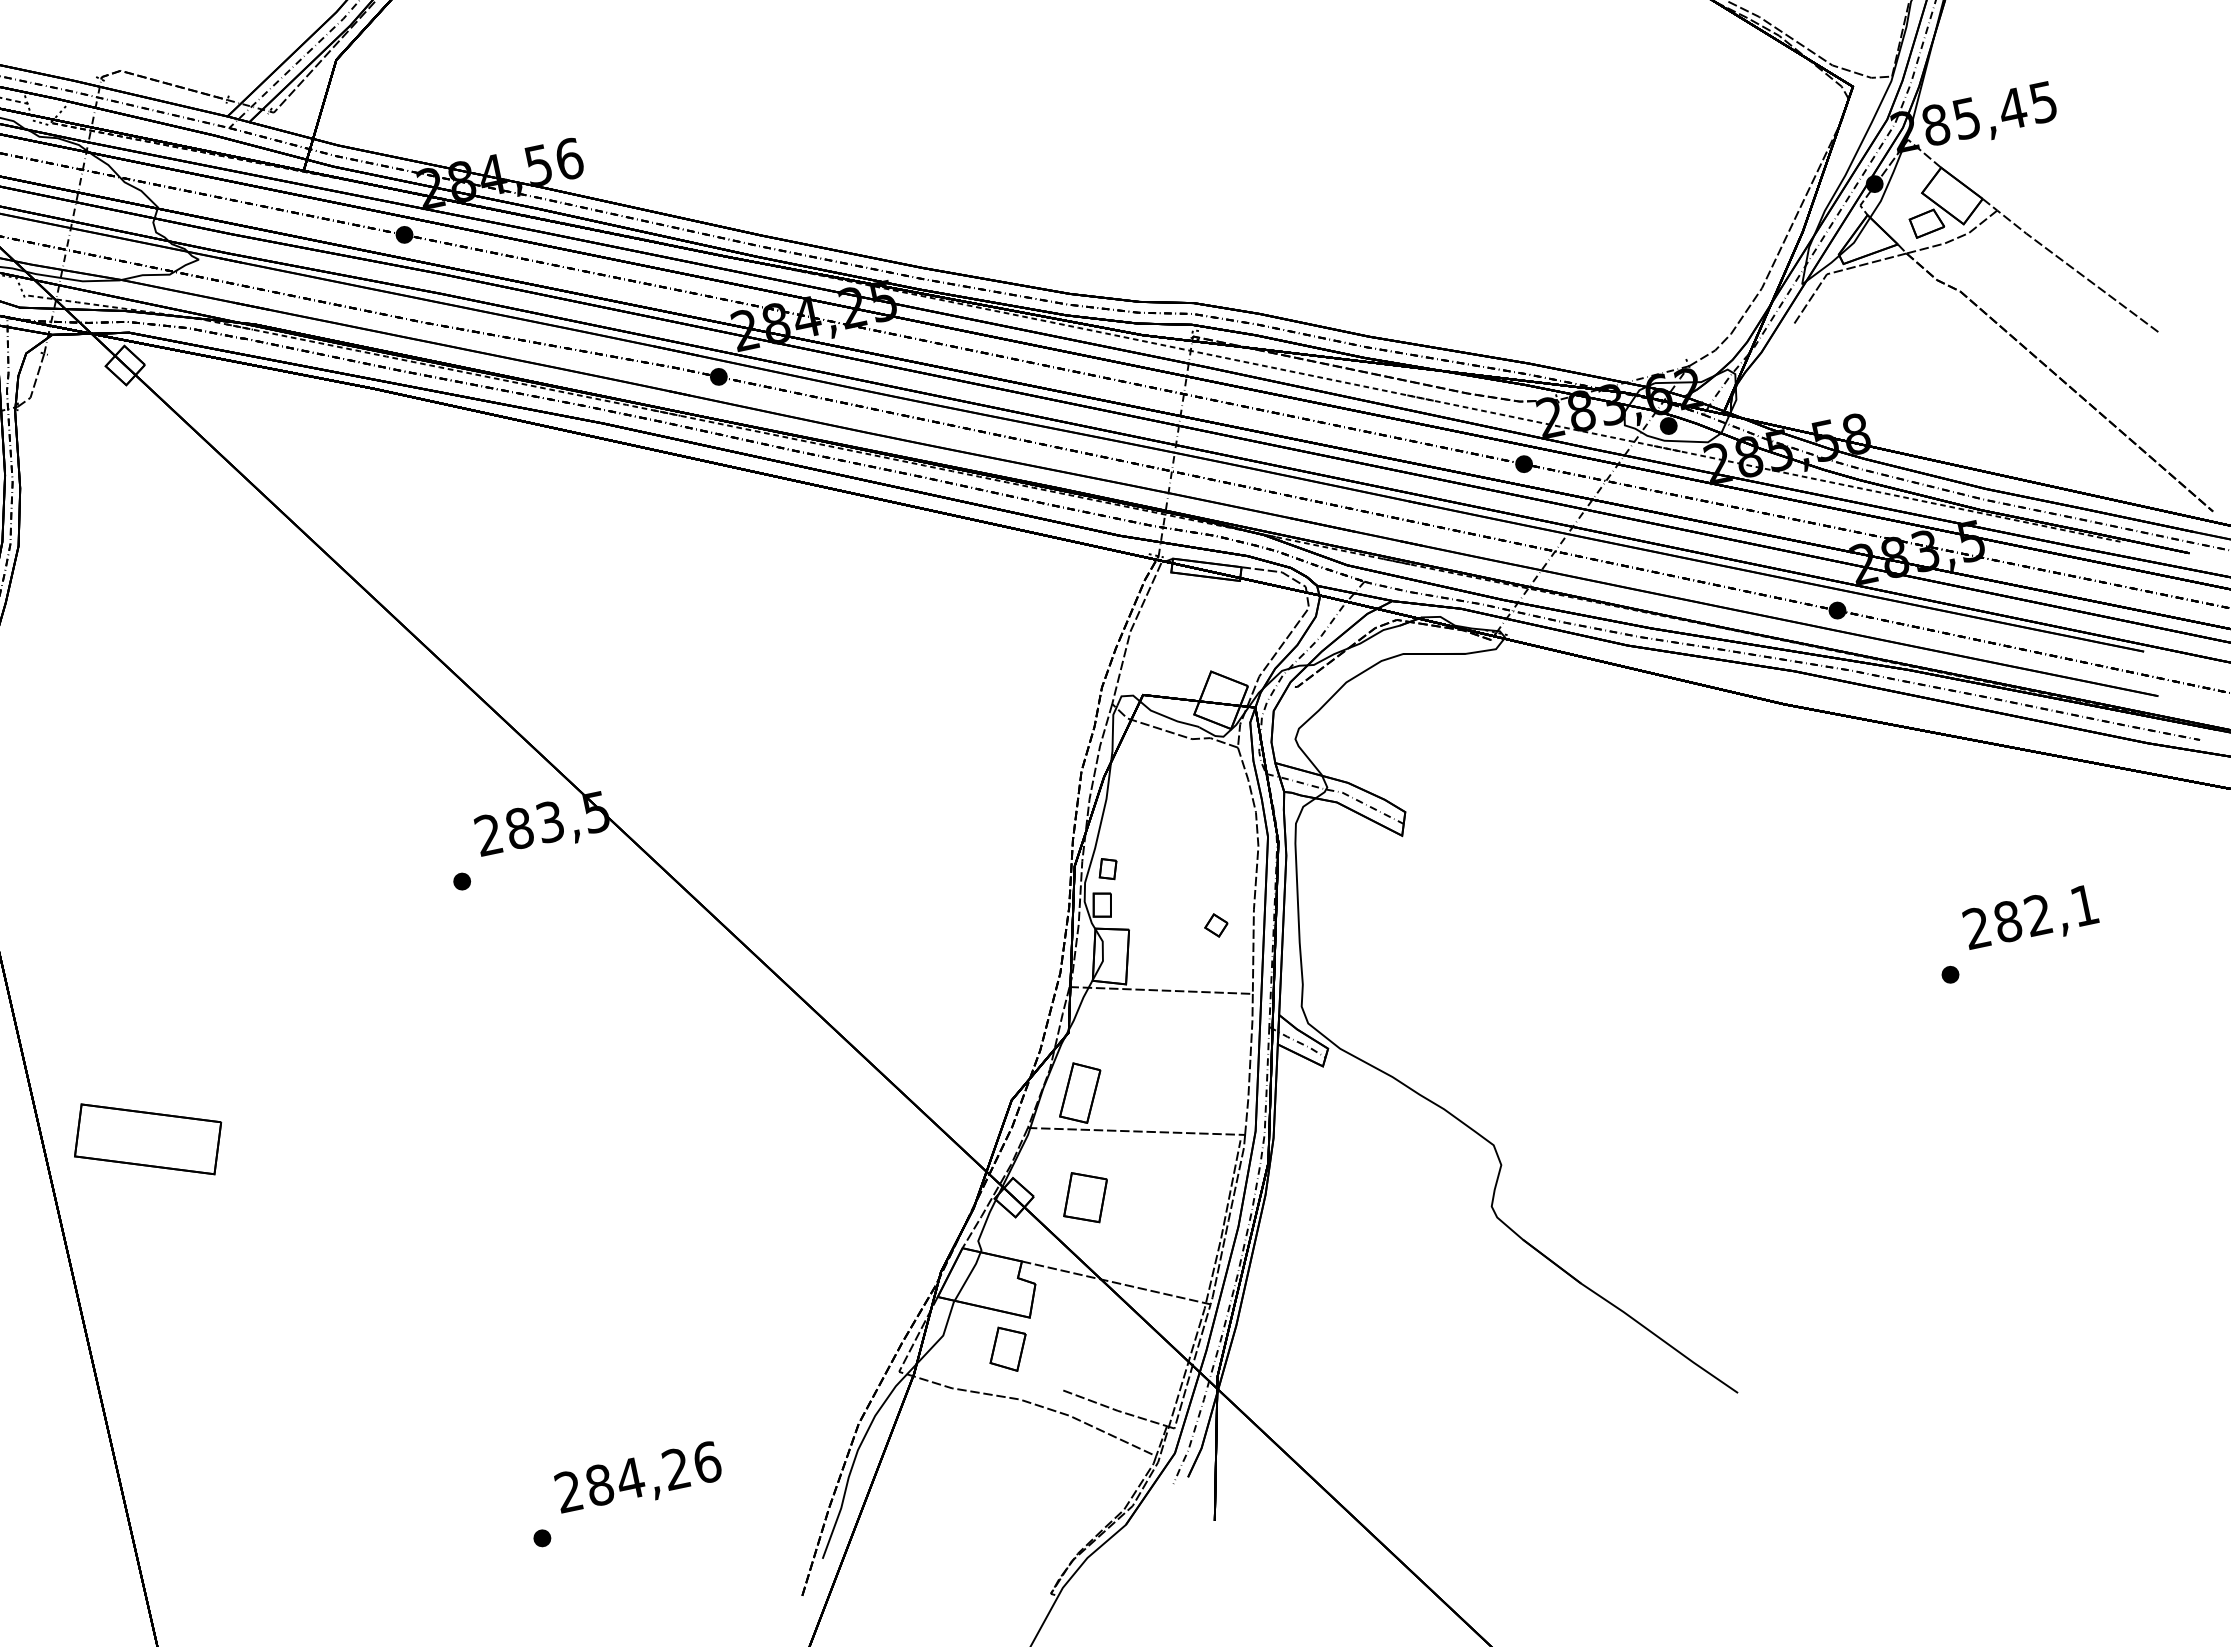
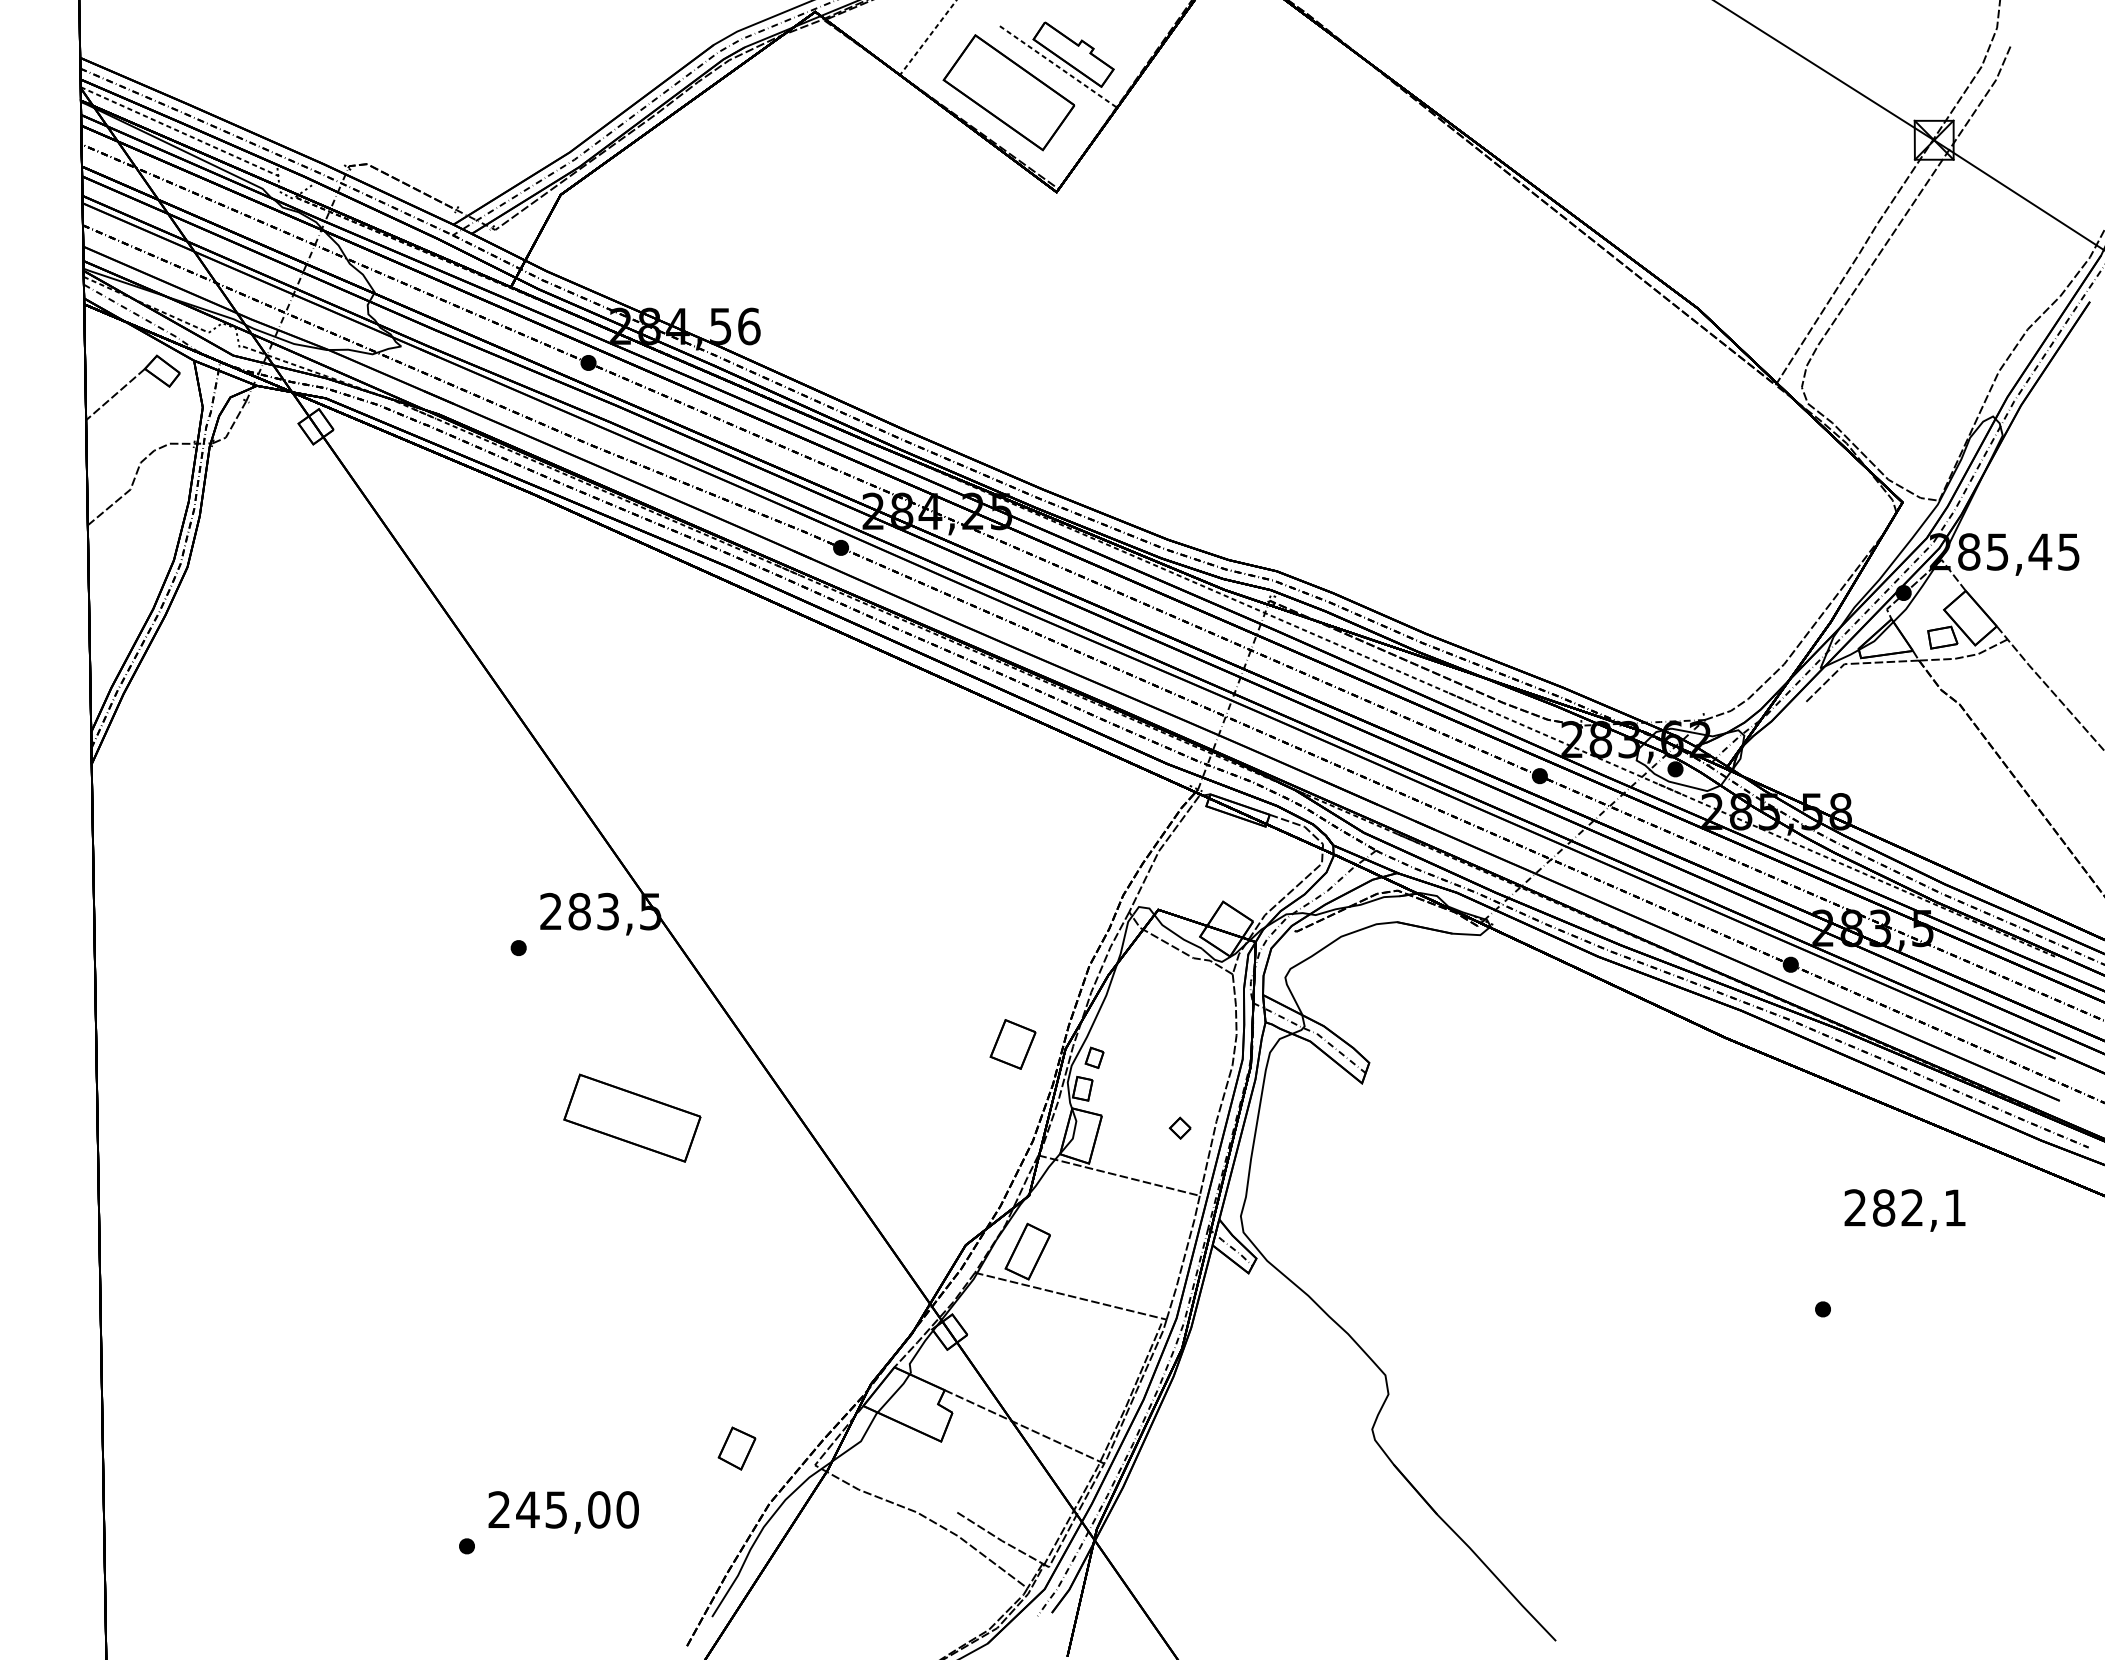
text: (2030, 919) -> (1904, 1210), moved
part: (147, 1138) -> (632, 1117), moved
part: (1084, 1197) -> (1012, 1044), moved
part: (1007, 1349) -> (736, 1448), moved
text: (653, 1473) -> (577, 1509), 284,26 -> 245,00

